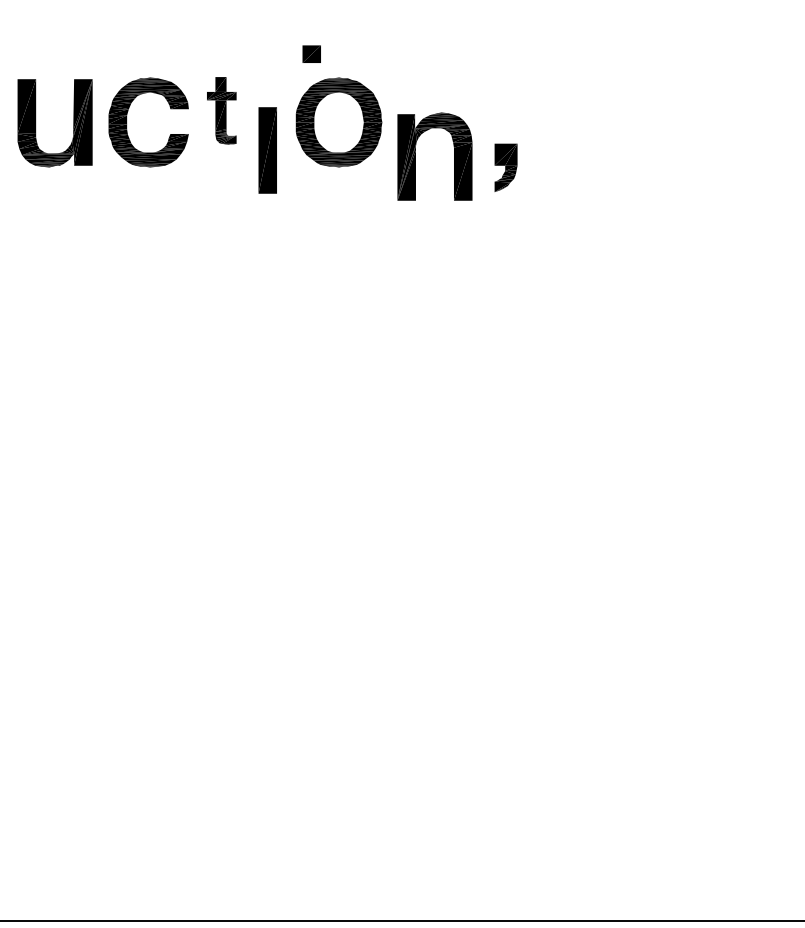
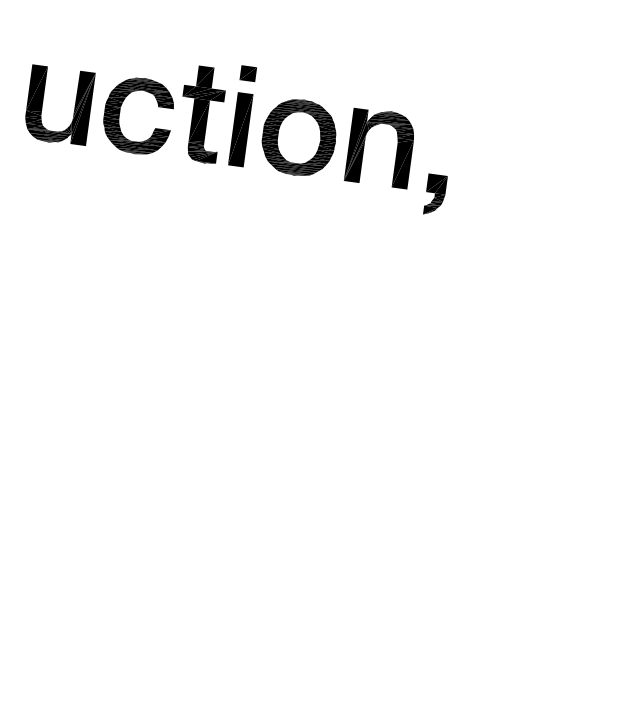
part: (311, 53) -> (248, 73), moved
part: (221, 110) -> (201, 114), size x1.67
part: (267, 150) -> (240, 129), moved
part: (415, 156) -> (364, 145), moved

